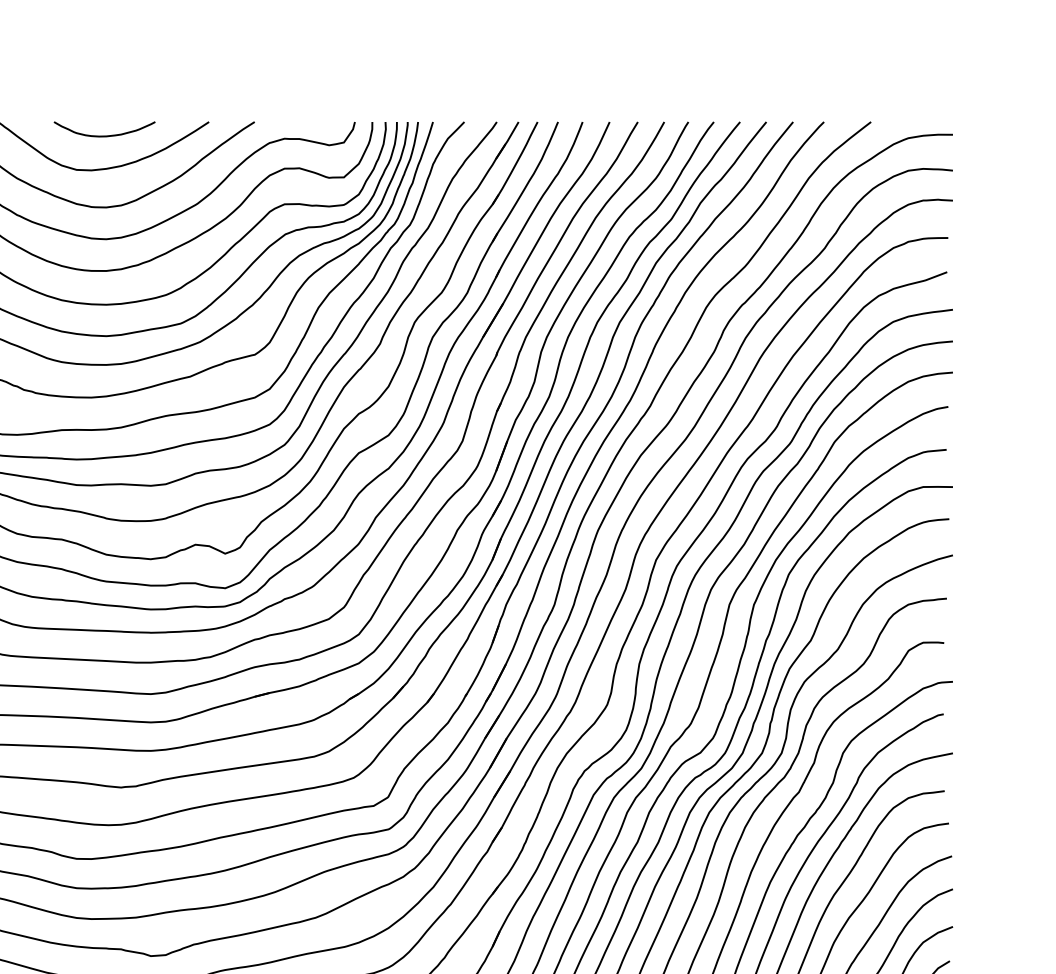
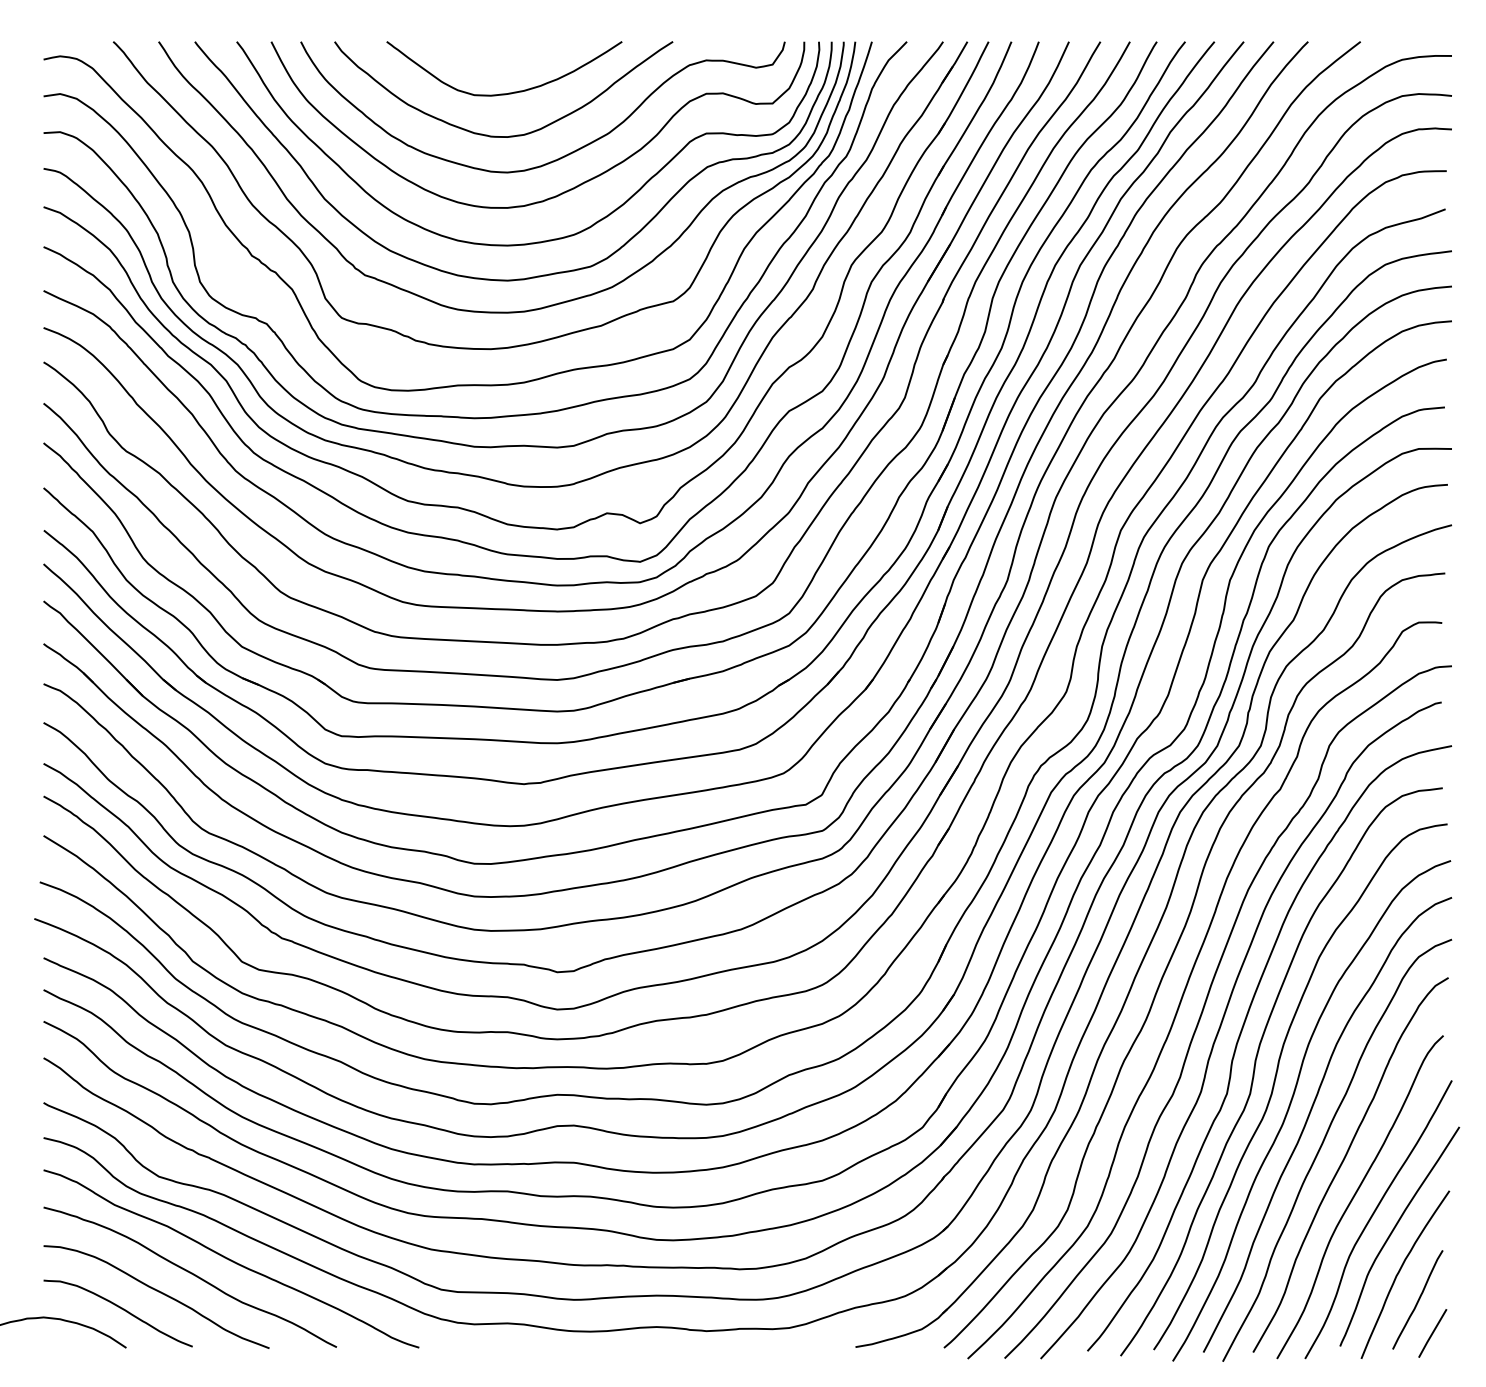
curve: (105, 135) -> (506, 56), removed

